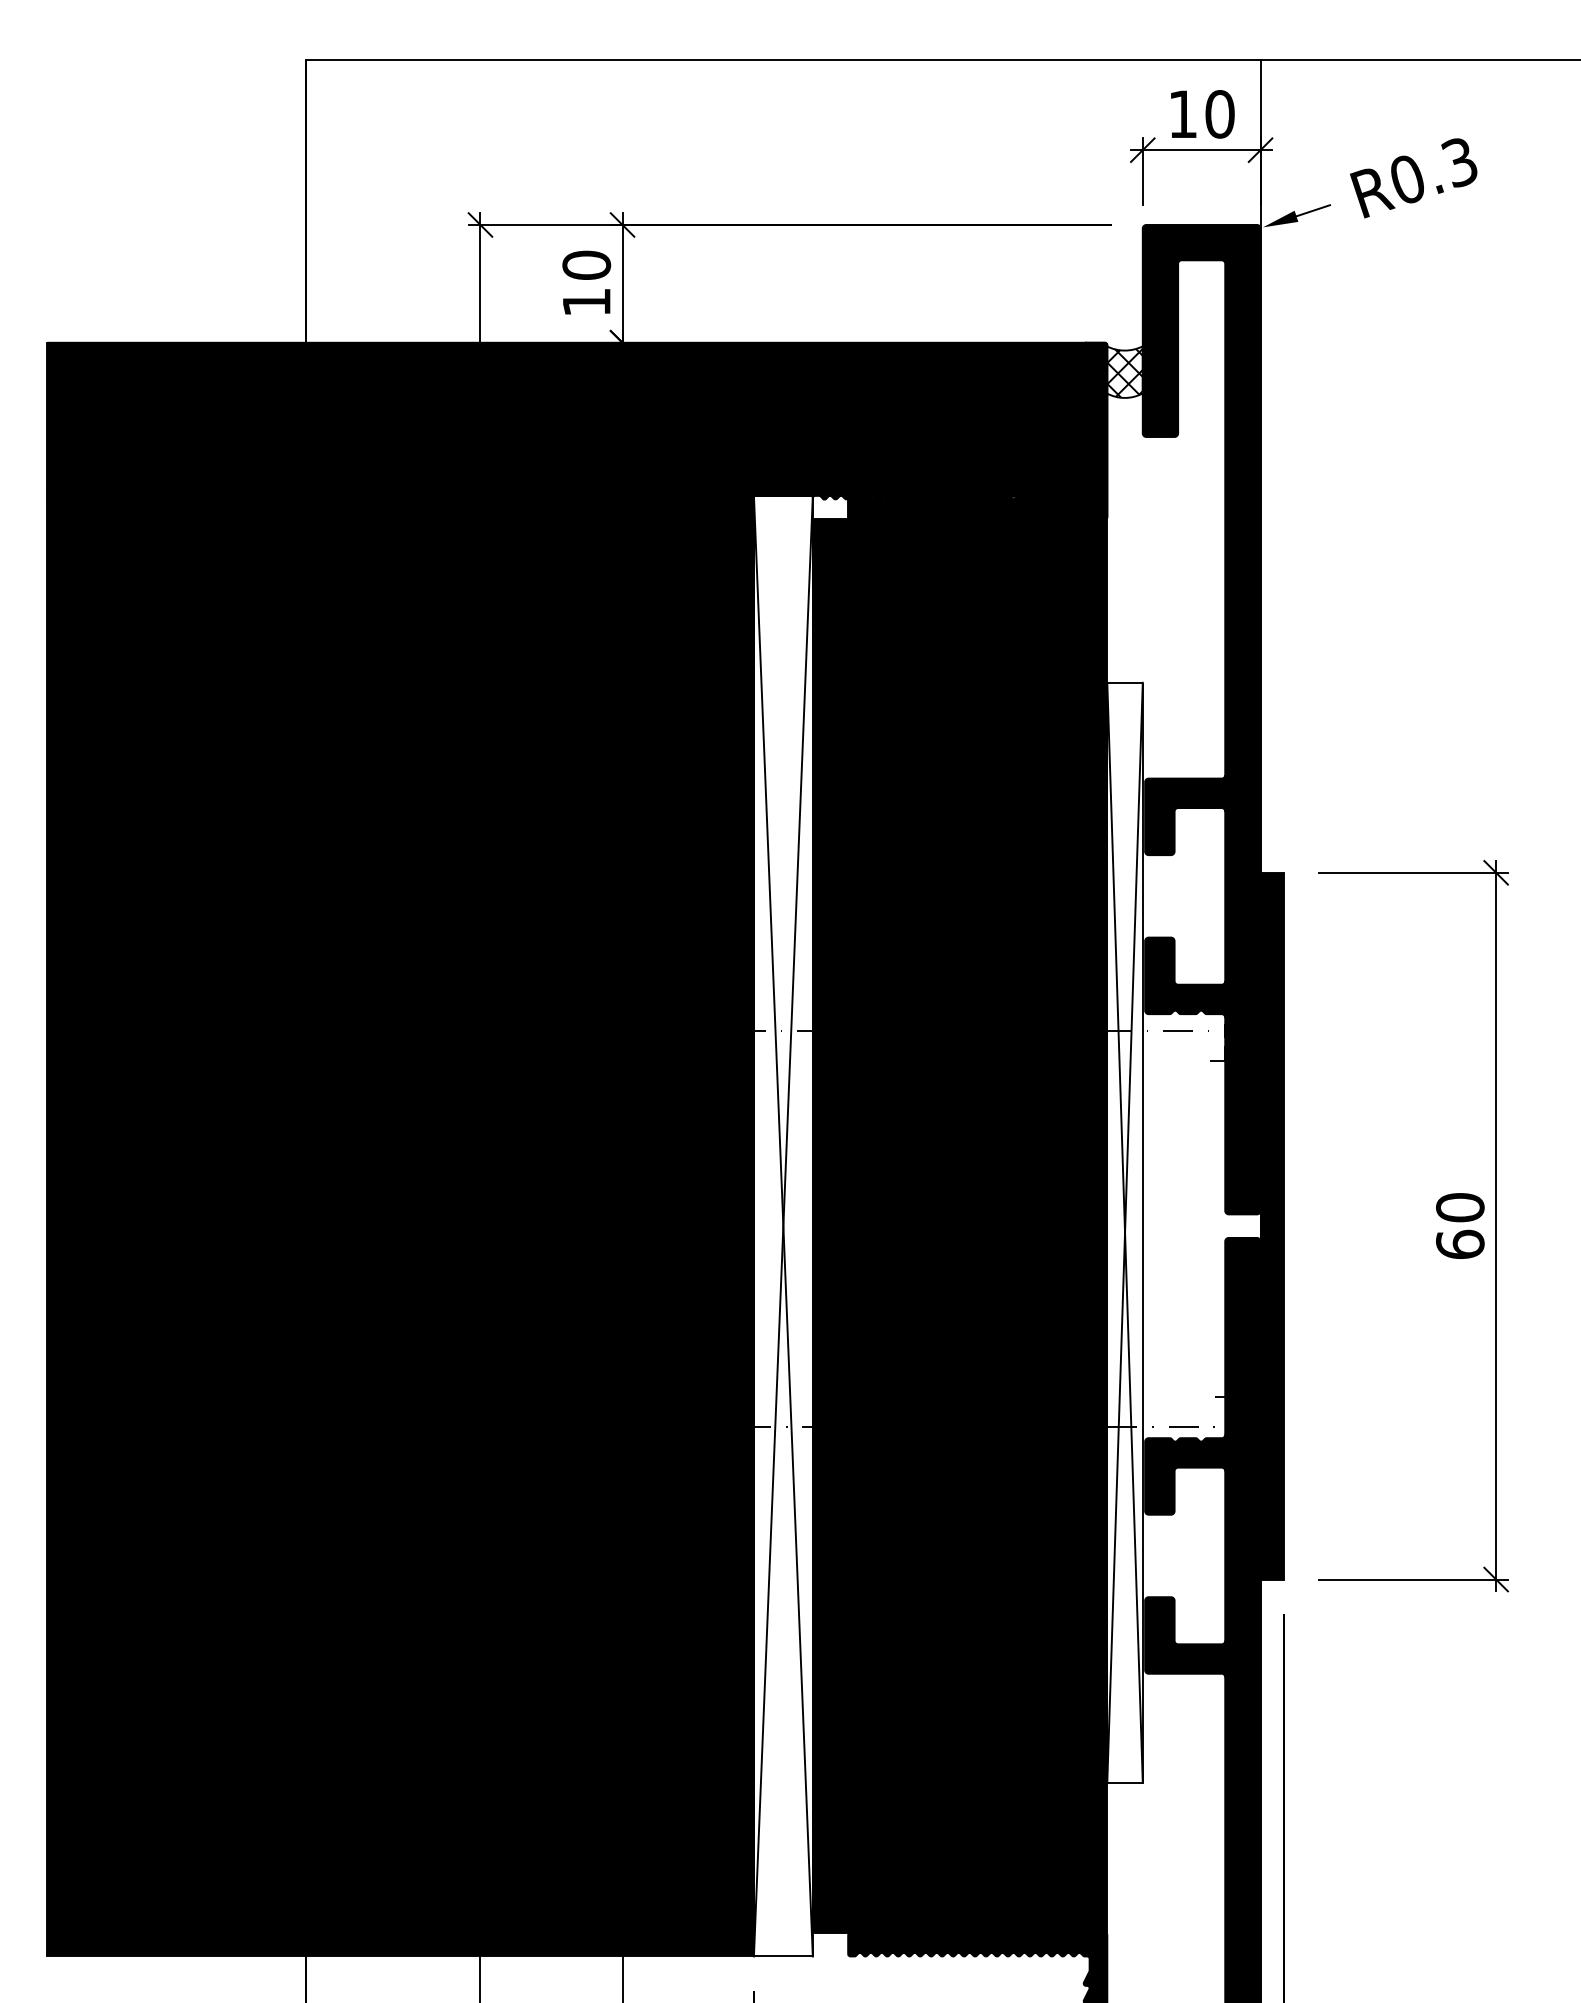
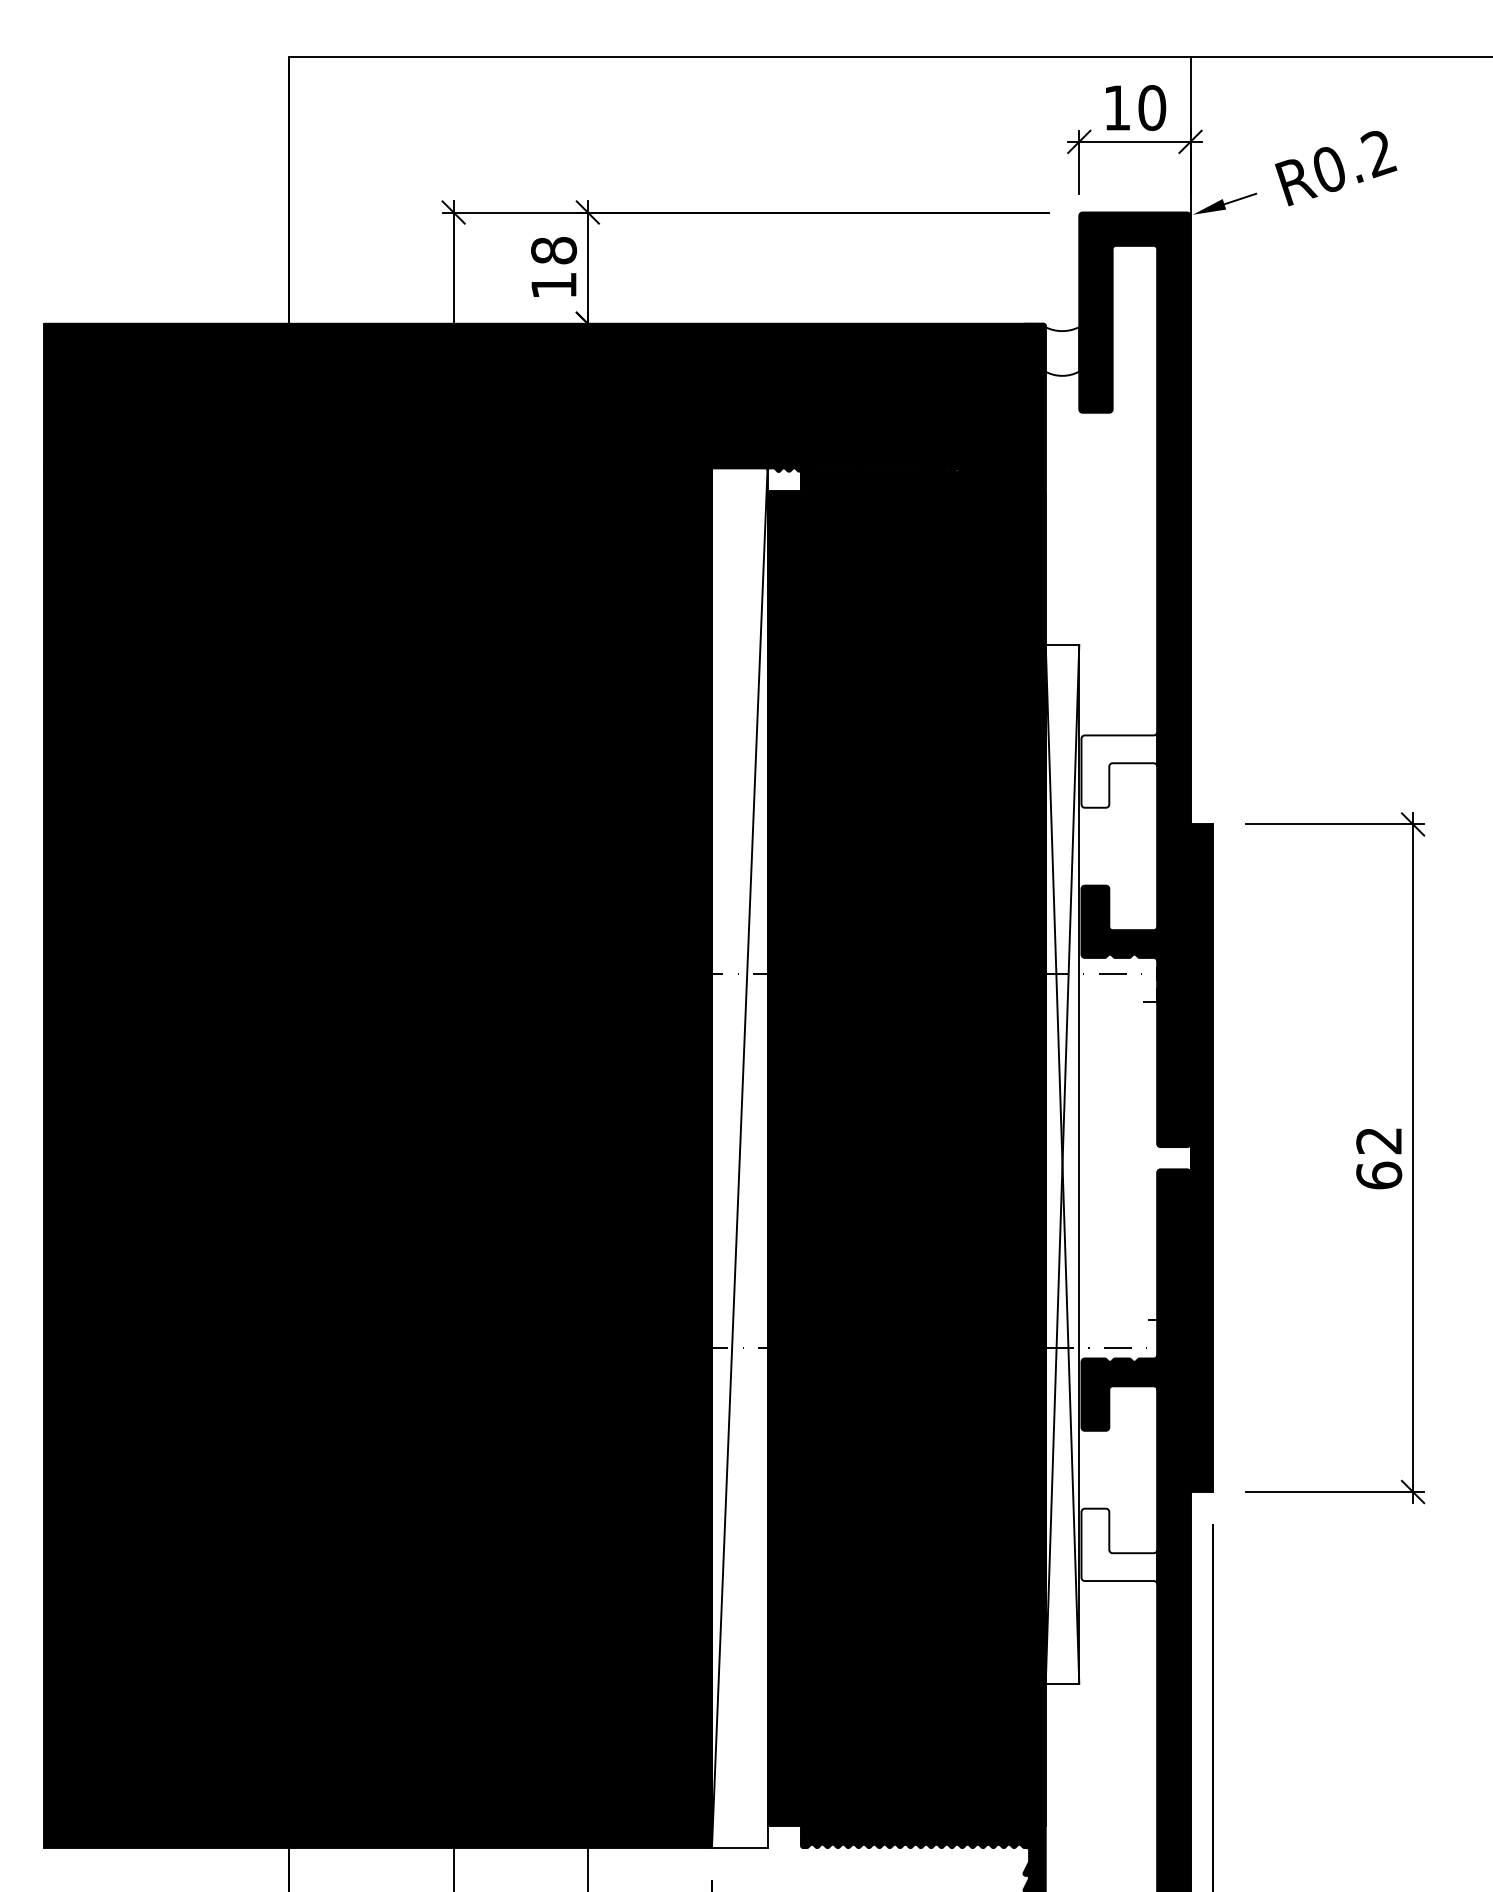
text: (1459, 163) -> (1378, 154), R0.3 -> R0.2
text: (586, 264) -> (553, 249), 10 -> 18
hatch: (1124, 372) -> (1061, 351), removed
fill: (1185, 815) -> (1119, 770), removed
text: (1460, 1207) -> (1379, 1140), 60 -> 62
line: (782, 1225) -> (738, 1157), removed
fill: (1185, 1637) -> (1119, 1546), removed

